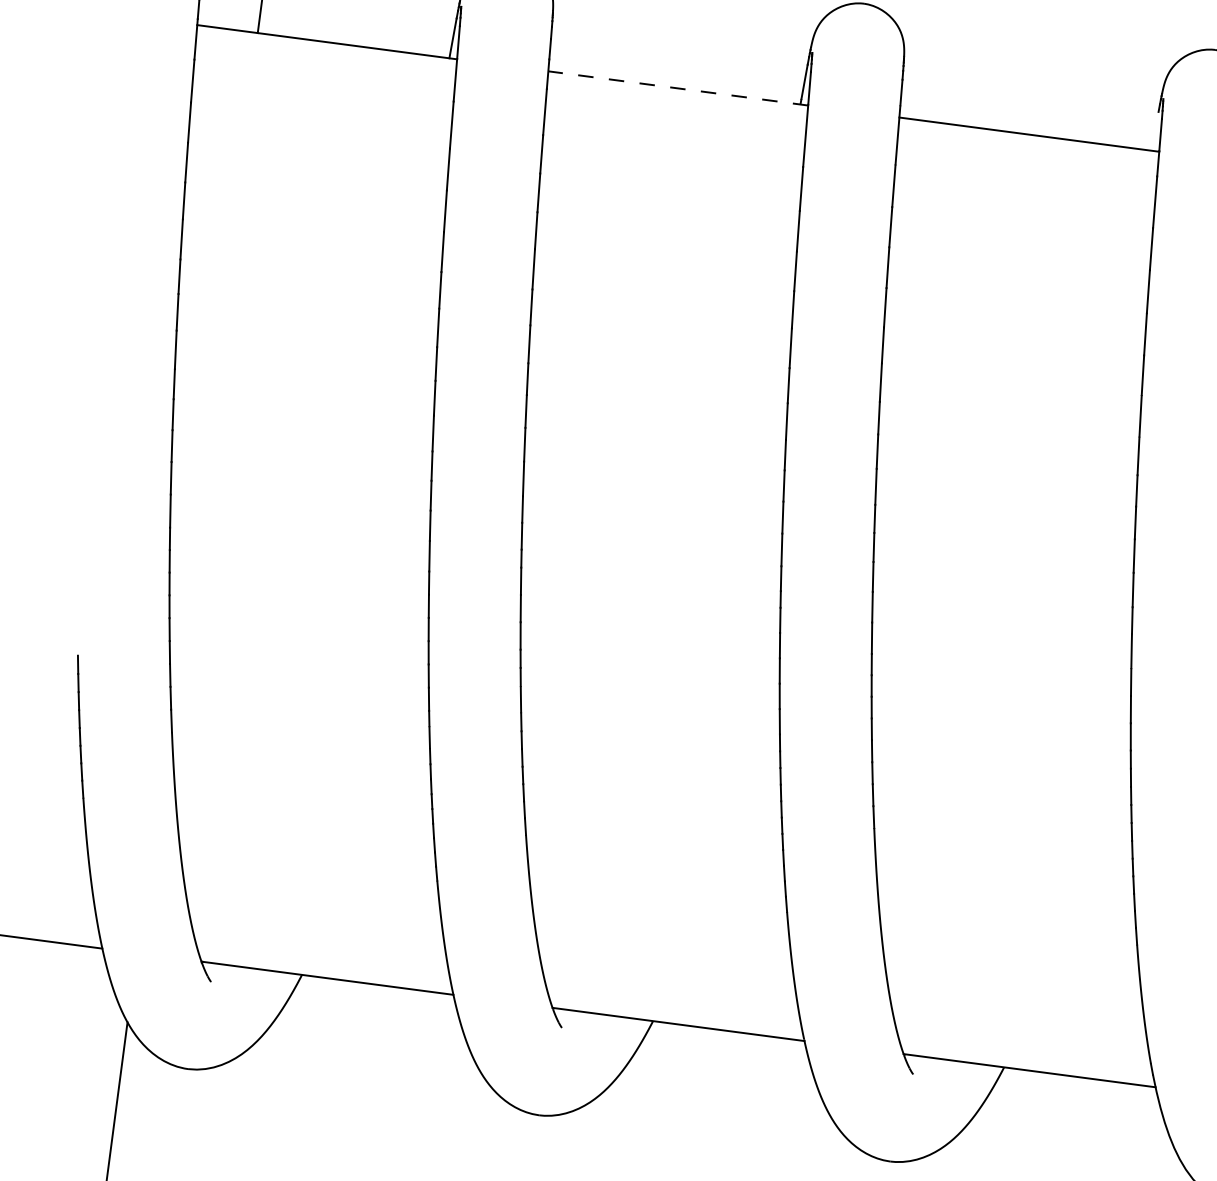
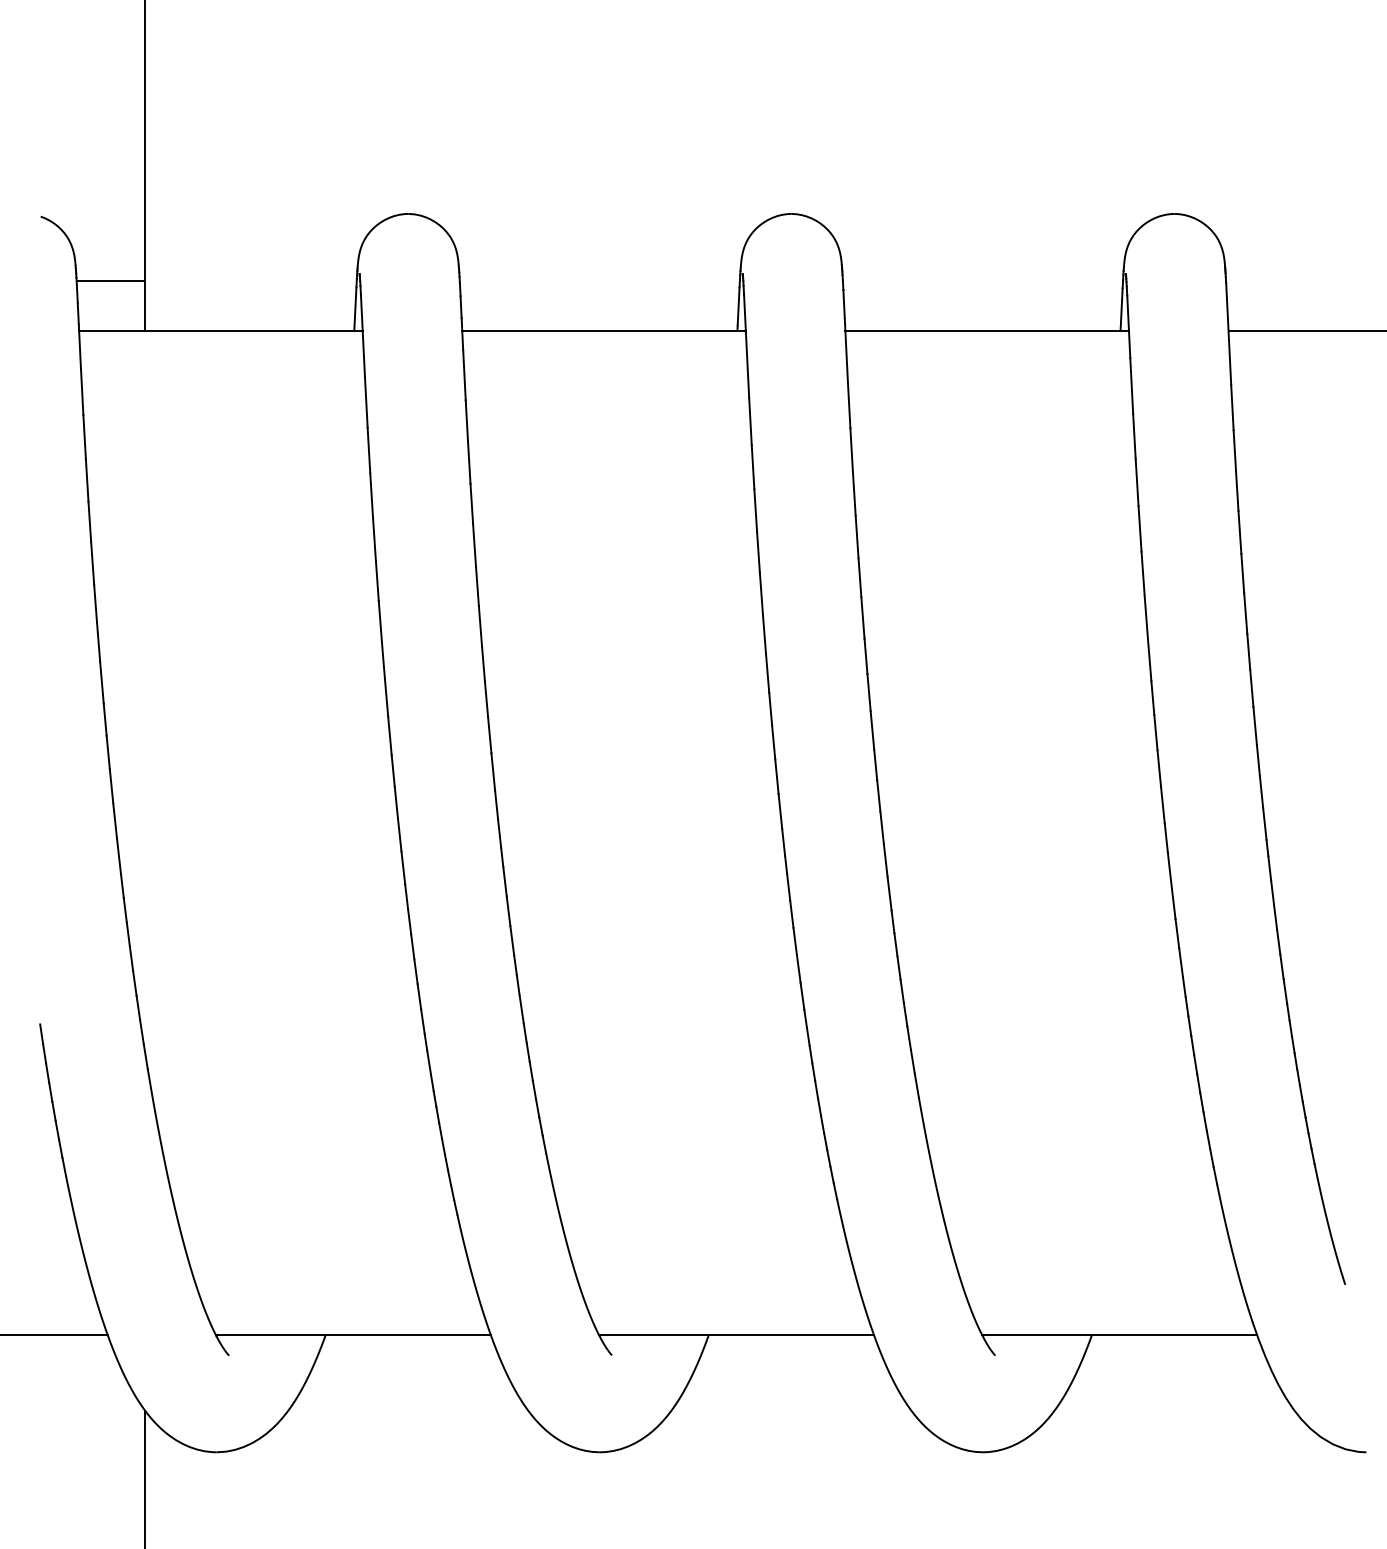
line: (678, 88) -> (604, 331), dashed -> solid
line: (1154, 131) -> (1121, 309), added

